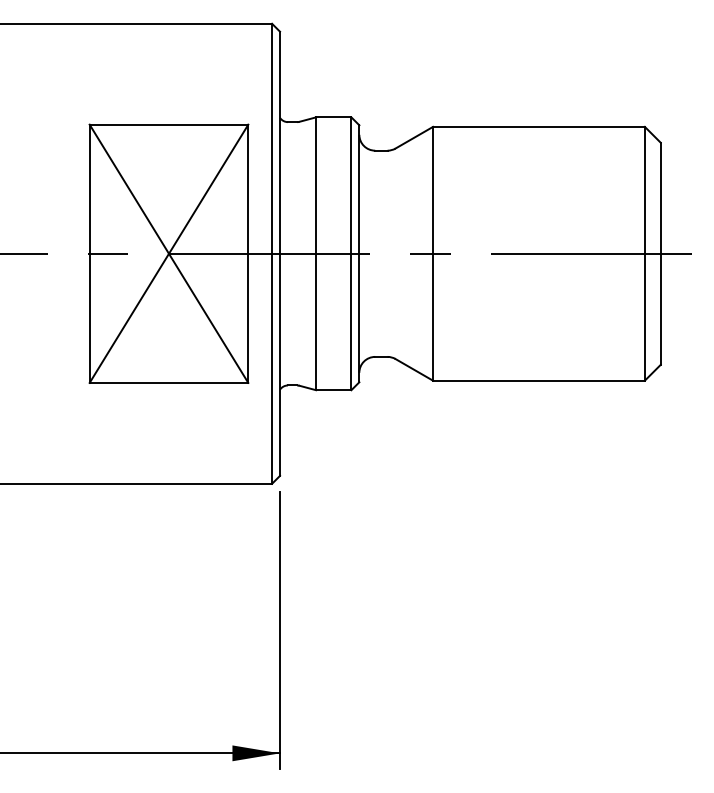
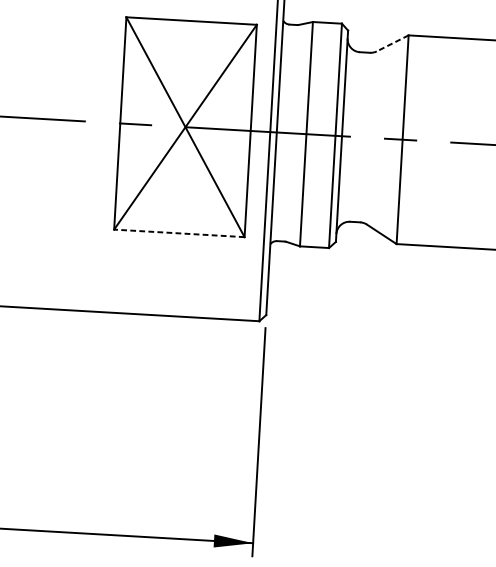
line: (414, 137) -> (392, 43), solid -> dashed
line: (168, 382) -> (178, 233), solid -> dashed

